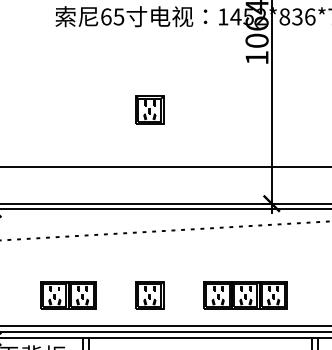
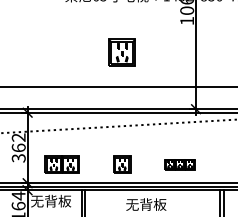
part: (150, 109) -> (122, 52), size x1.6
part: (67, 295) -> (61, 164), moved
part: (244, 295) -> (179, 164), size x0.6

